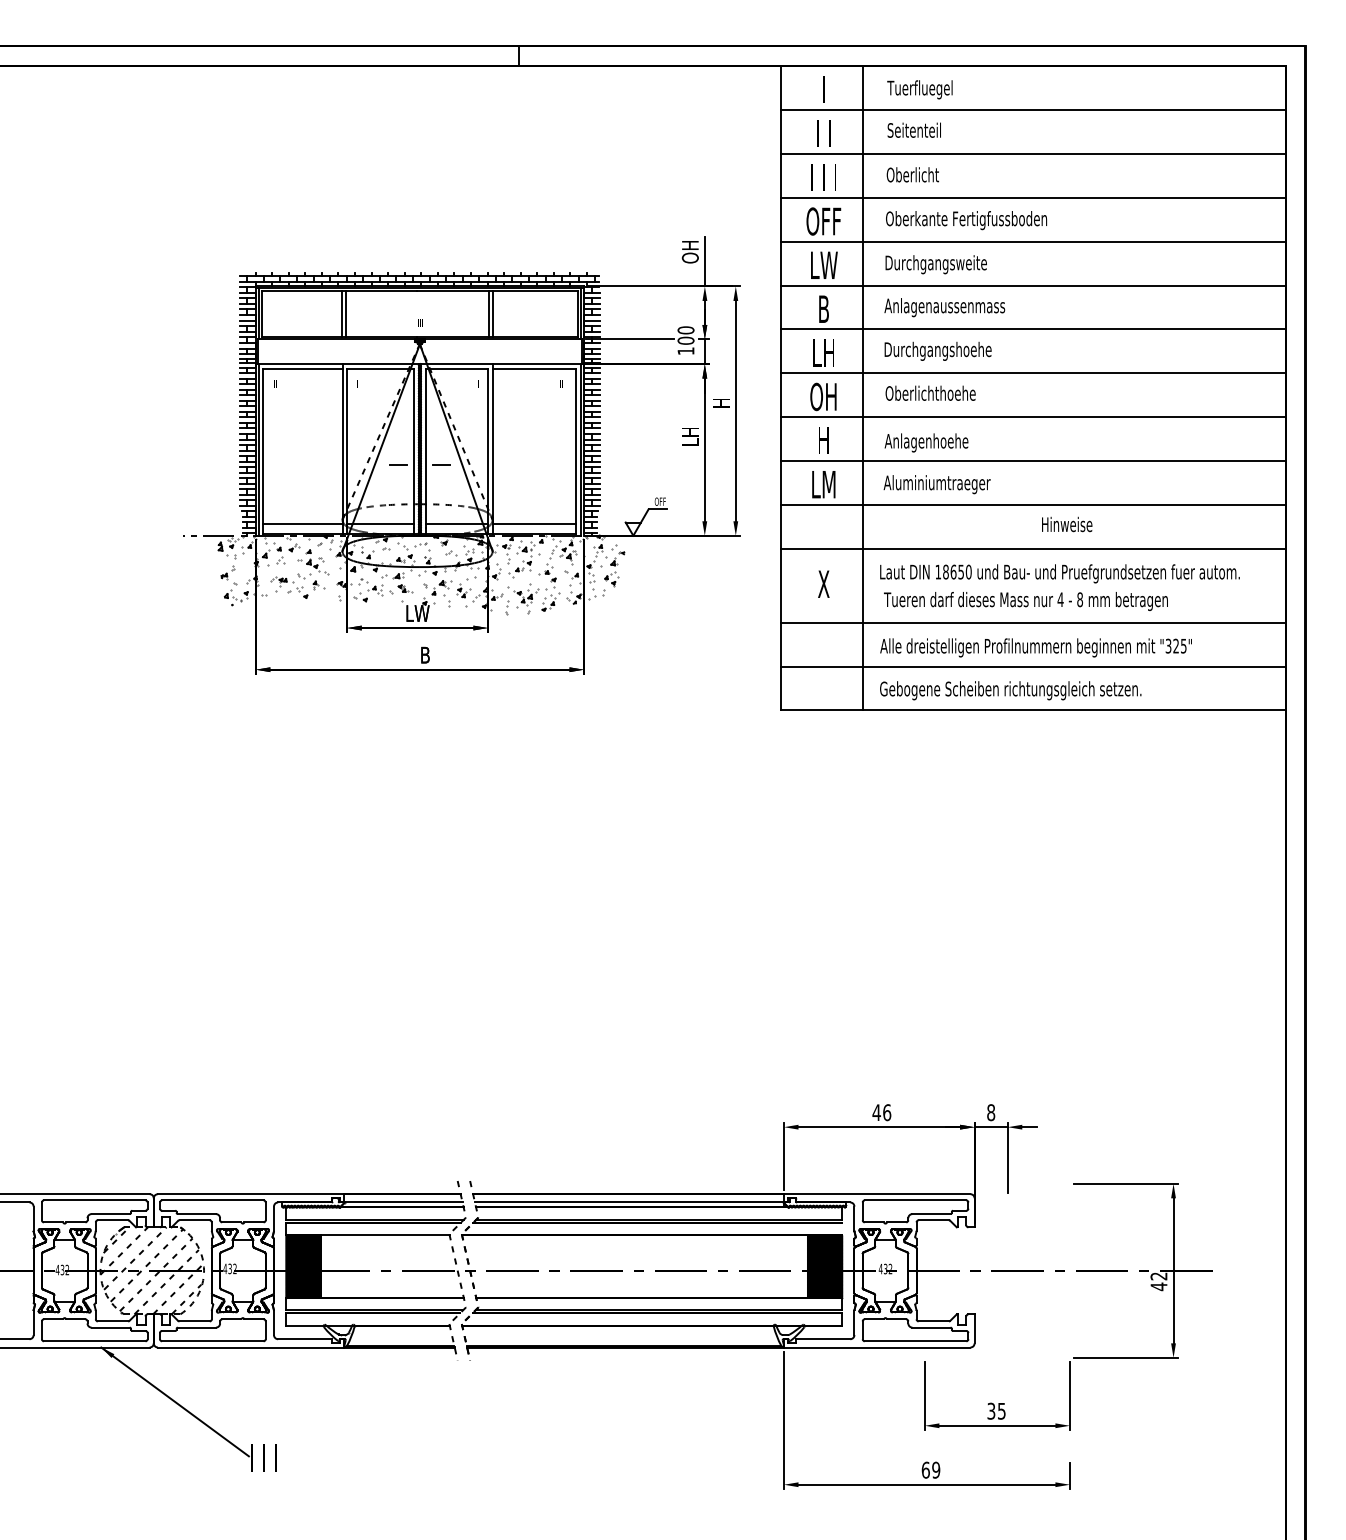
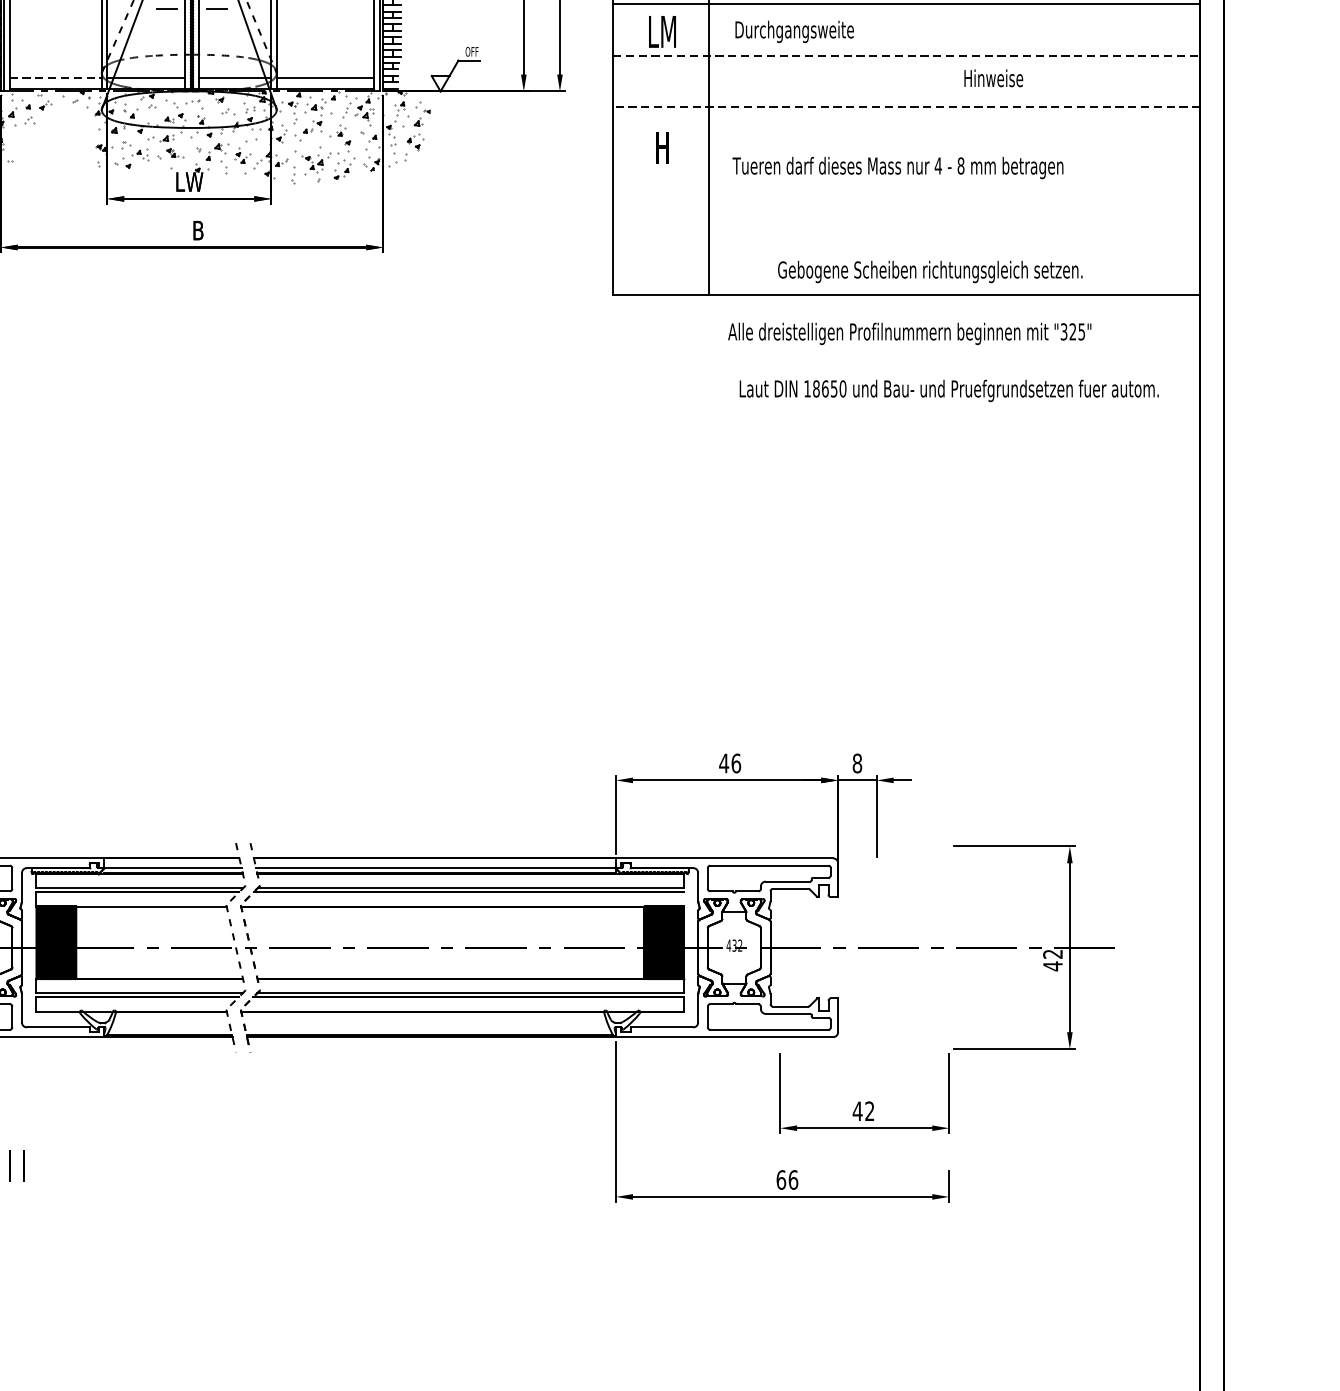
text: (936, 484) -> (793, 31), Aluminiumtraeger -> Durchgangsweite
line: (1033, 504) -> (906, 55), solid -> dashed
line: (302, 524) -> (55, 78), solid -> dashed
text: (1067, 524) -> (994, 78), moved
line: (1032, 548) -> (905, 106), solid -> dashed
part: (299, 573) -> (51, 135), removed
text: (1059, 573) -> (948, 390), moved
text: (823, 583) -> (662, 147), X -> H
line: (1033, 622) -> (906, 192), removed
text: (1035, 647) -> (909, 333), moved
line: (1033, 666) -> (906, 243), removed
text: (1010, 690) -> (930, 271), moved
text: (996, 1410) -> (863, 1110), 35 -> 42
text: (936, 1469) -> (793, 1179), 69 -> 66

